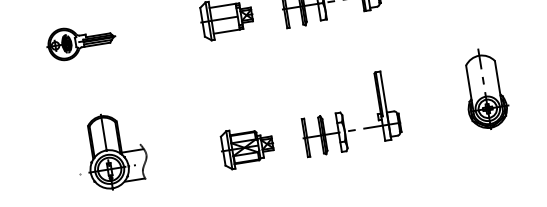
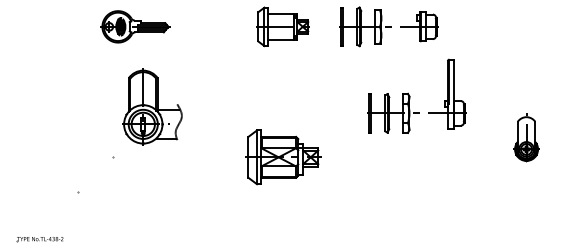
part: (484, 89) -> (526, 137), size x0.6
part: (343, 114) -> (410, 96), moved
part: (247, 147) -> (282, 157), size x1.4
part: (115, 150) -> (152, 106), moved

